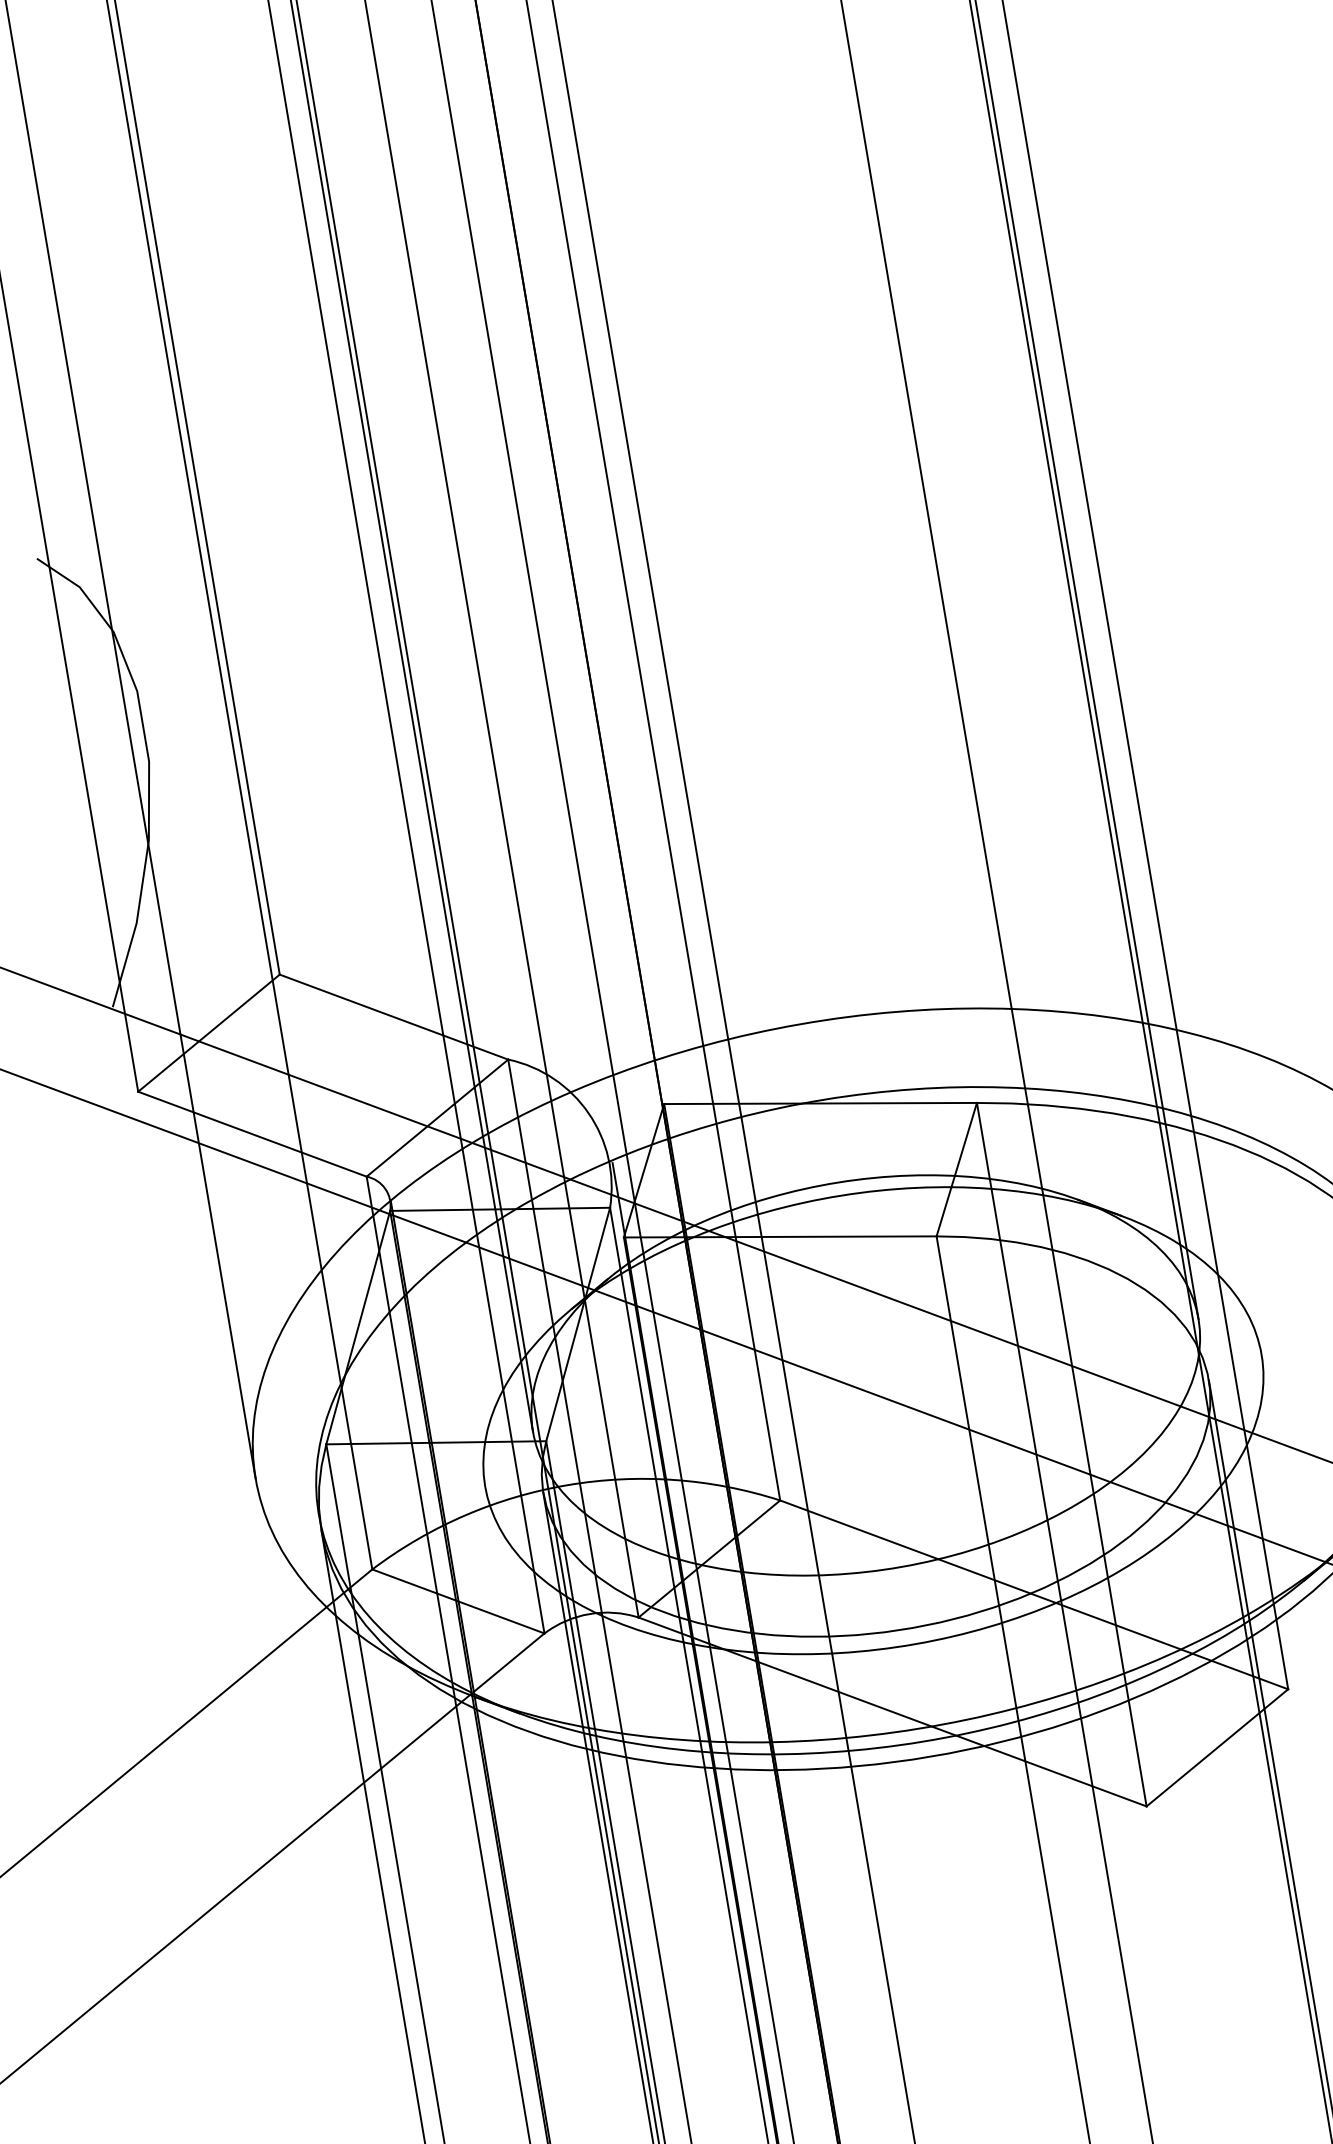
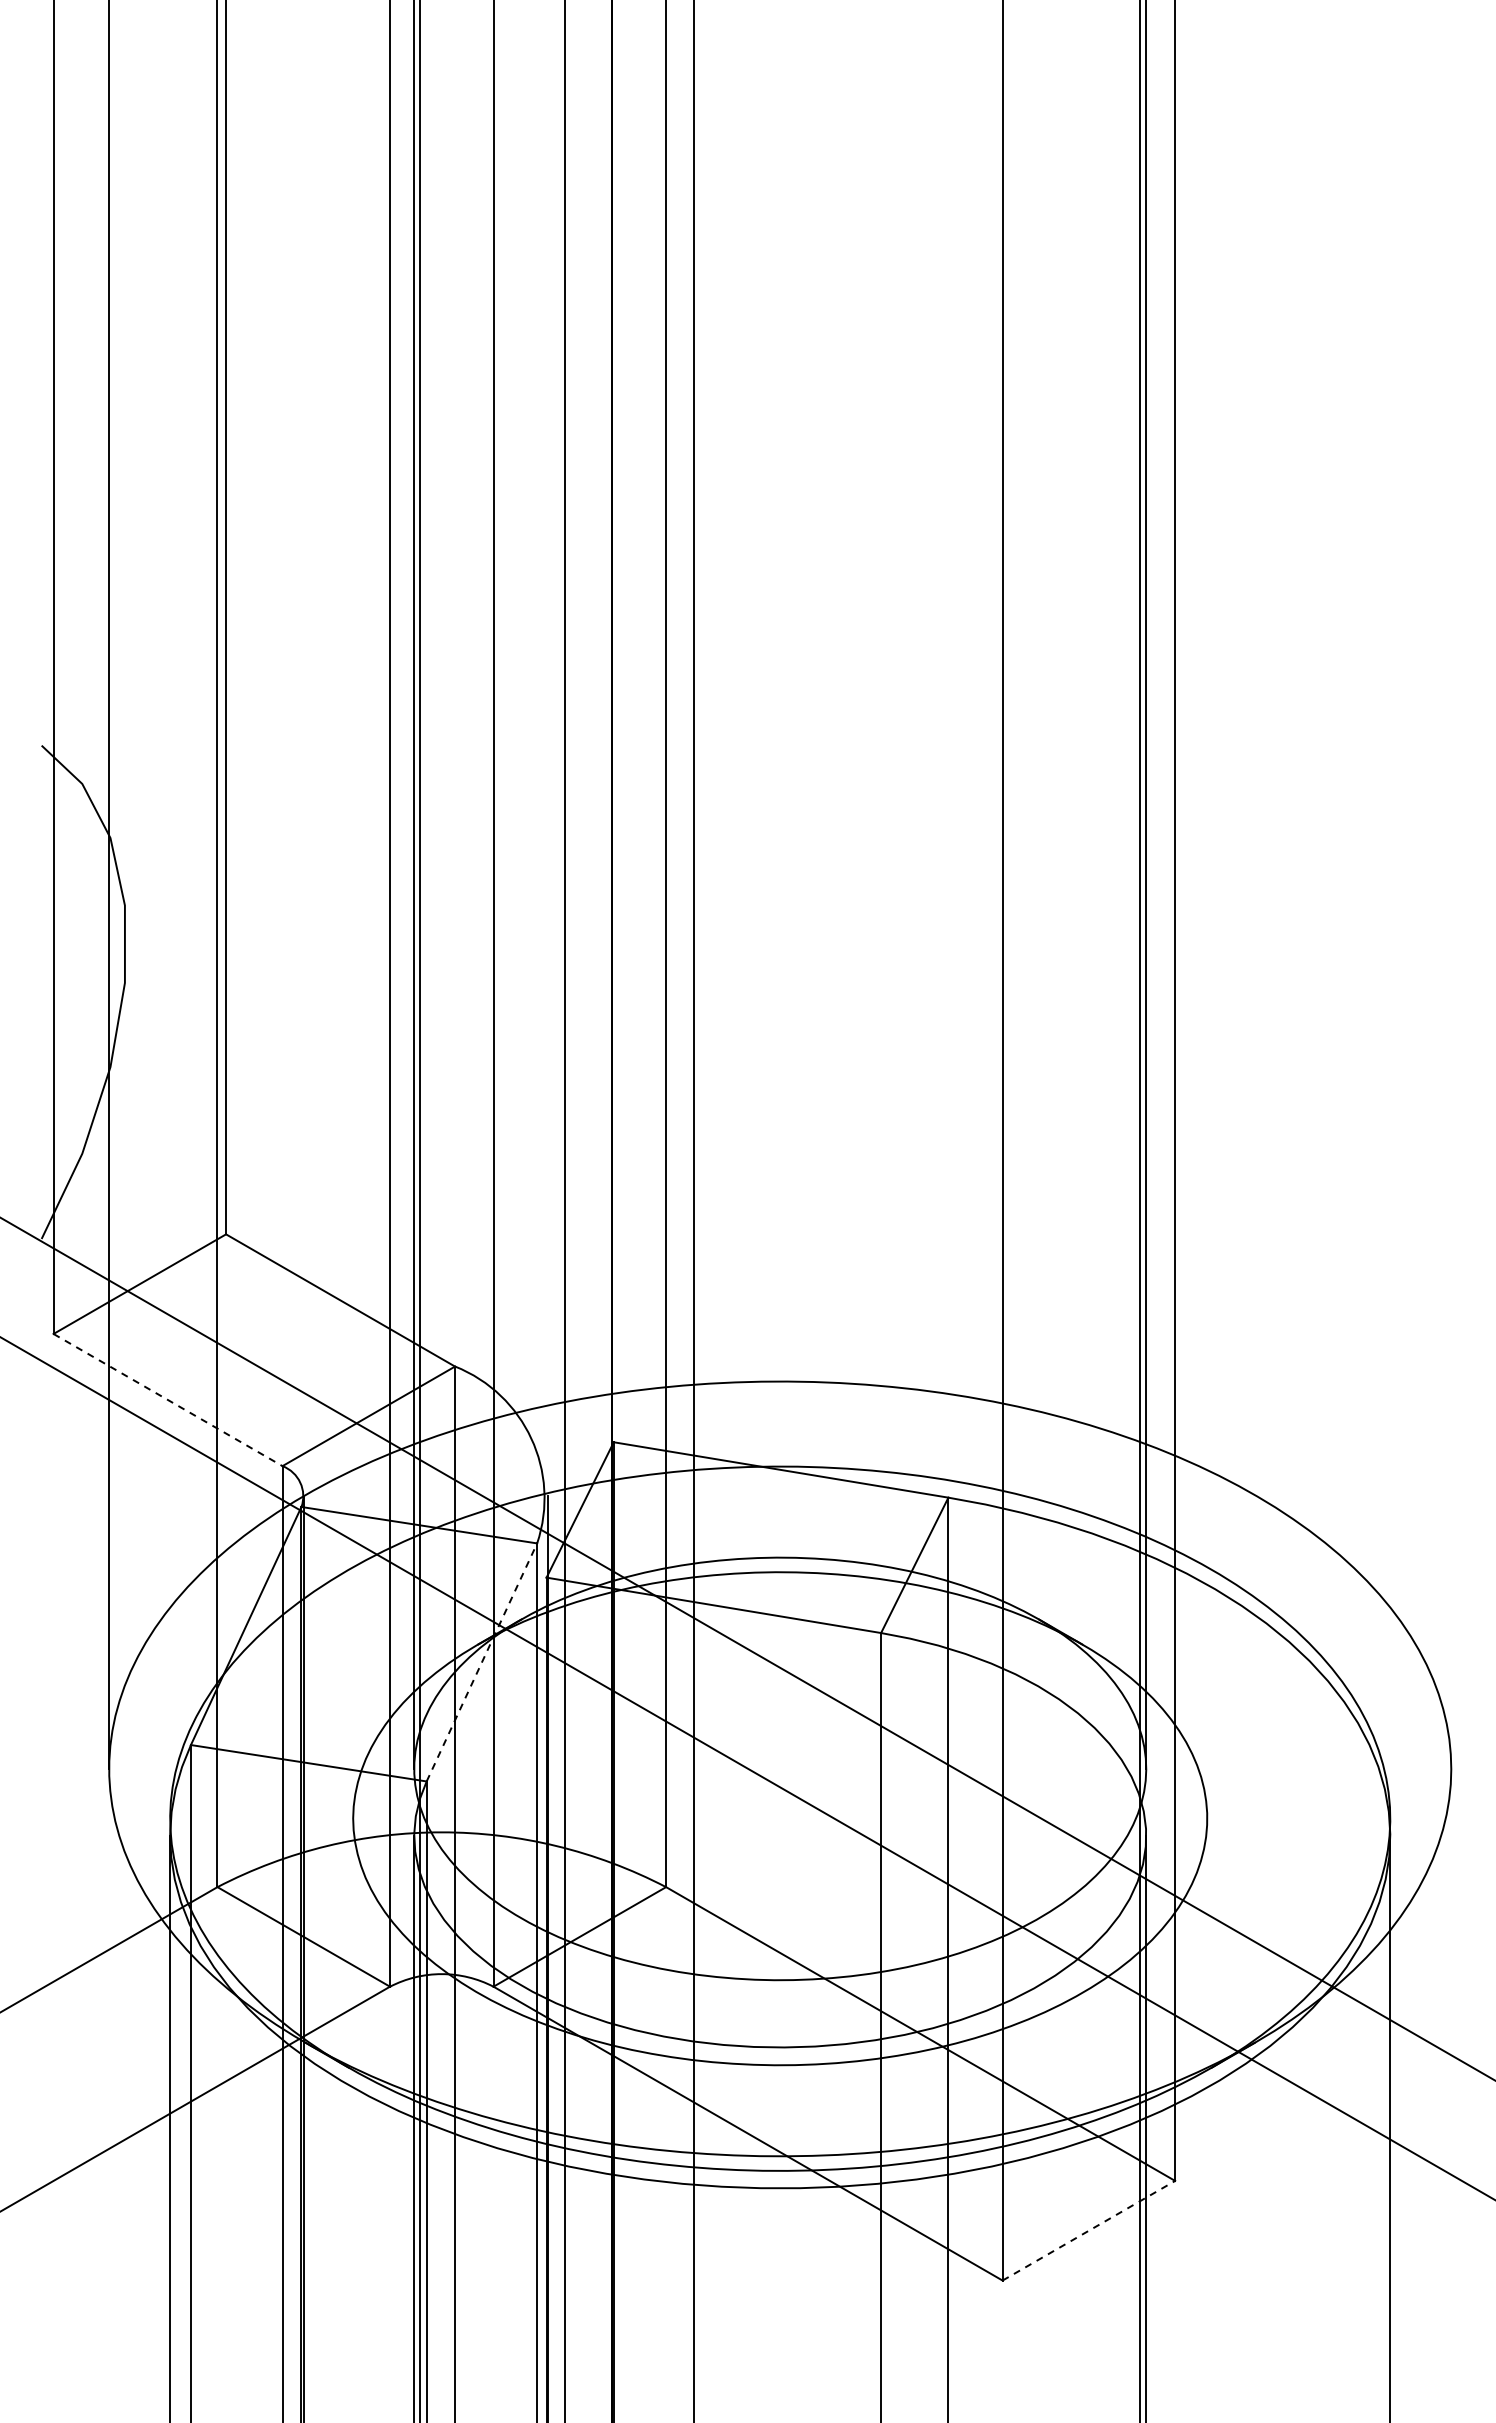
line: (252, 1134) -> (168, 1400), solid -> dashed
line: (578, 1323) -> (482, 1661), solid -> dashed
line: (1217, 1747) -> (1088, 2230), solid -> dashed

